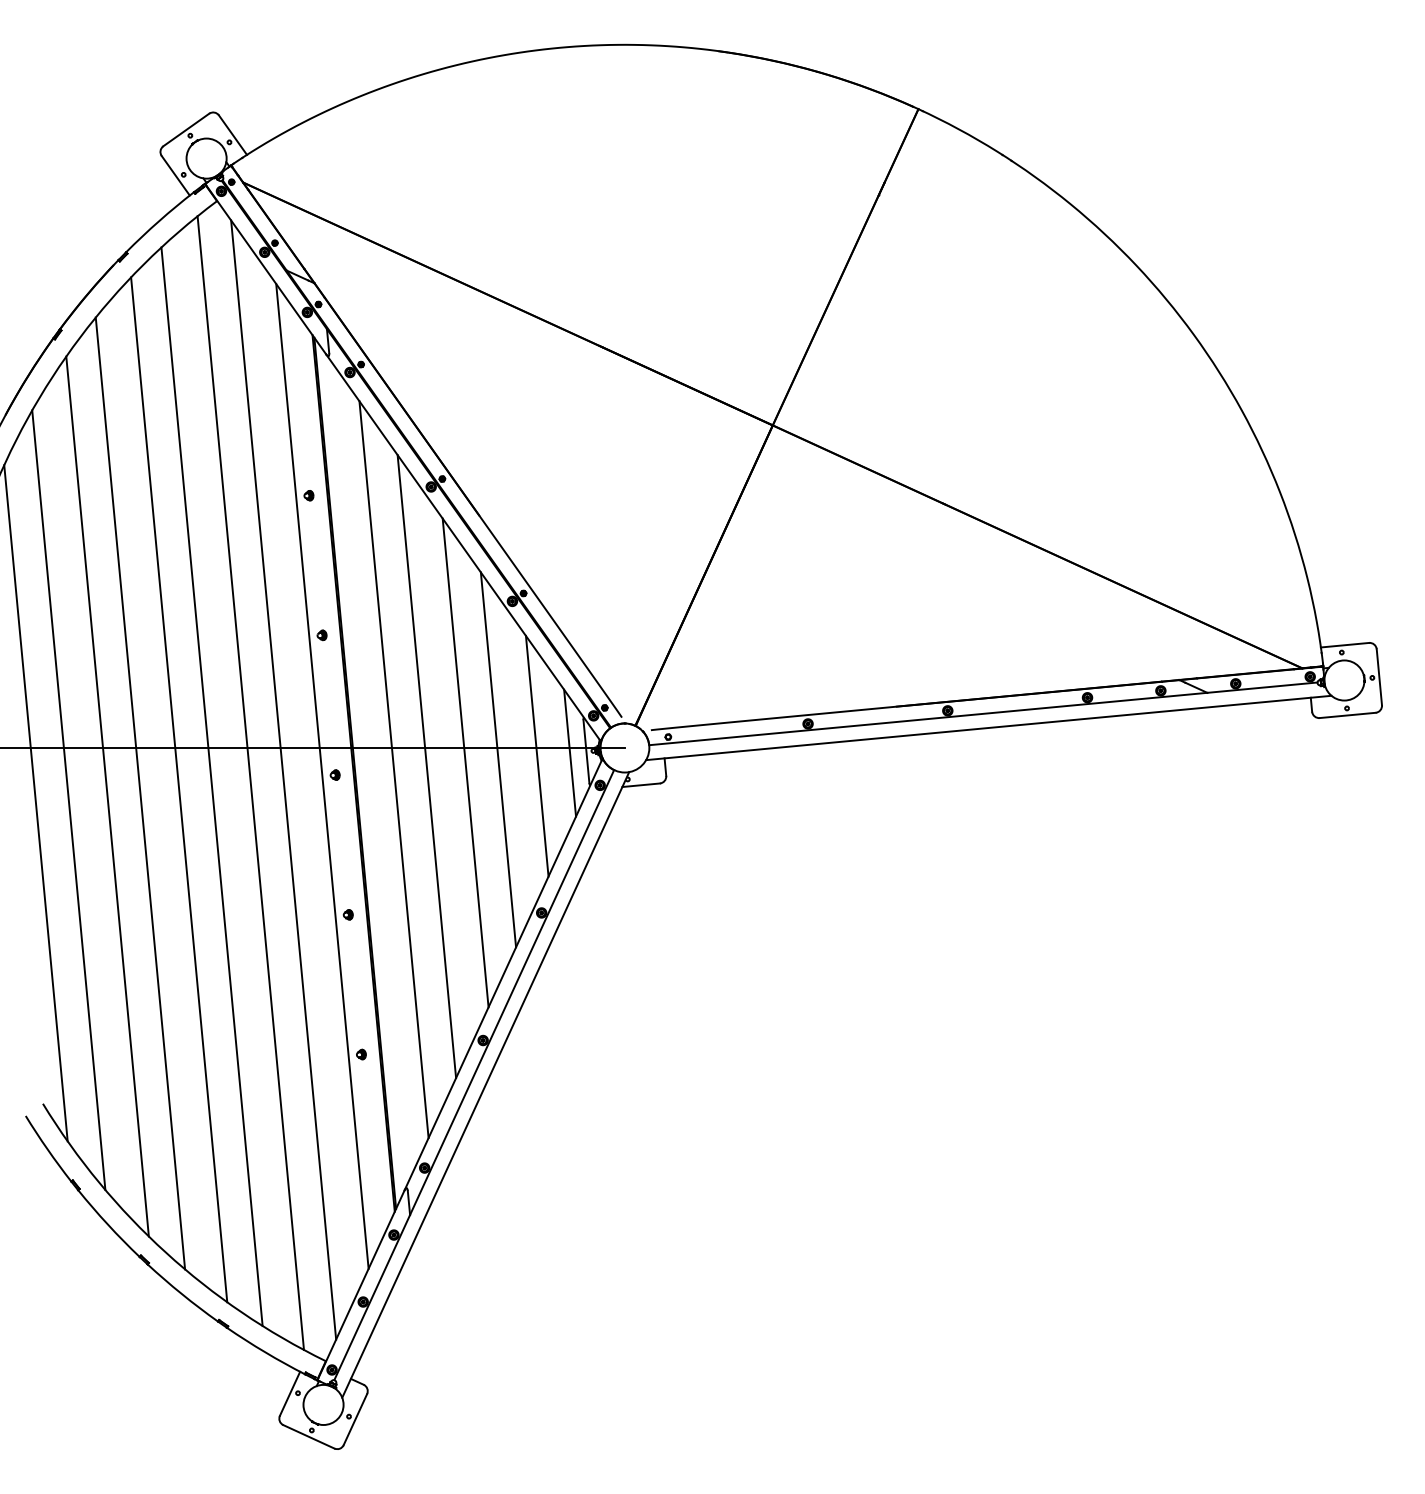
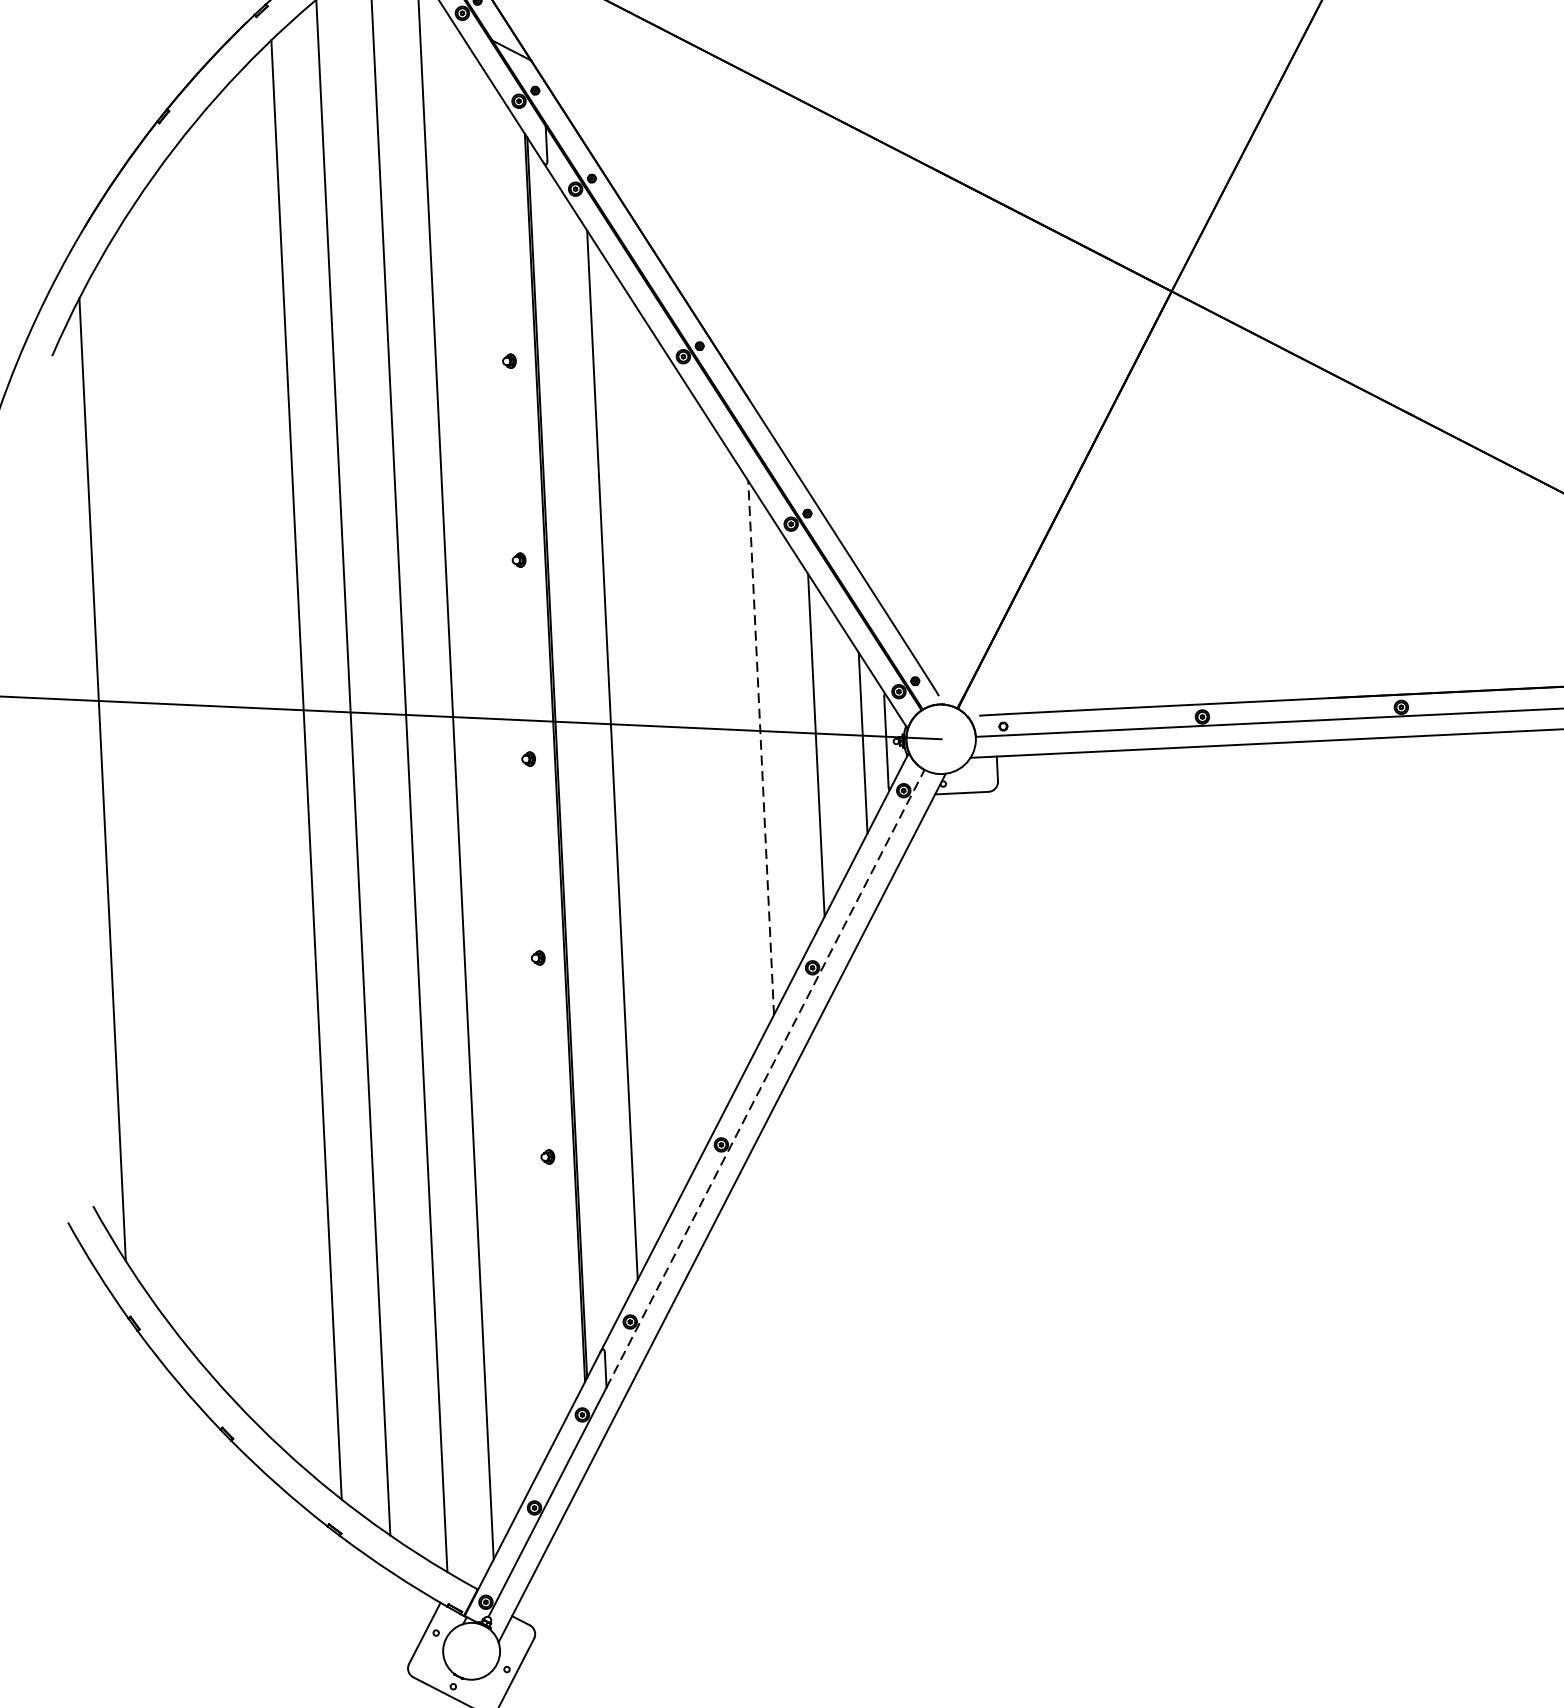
line: (498, 759) -> (761, 747), solid -> dashed
line: (465, 762) -> (714, 749), removed
line: (426, 766) -> (658, 752), removed
line: (322, 775) -> (510, 758), removed
line: (140, 793) -> (251, 772), removed
line: (107, 796) -> (204, 774), removed
line: (68, 800) -> (148, 777), removed
line: (512, 992) -> (766, 1078), solid -> dashed

